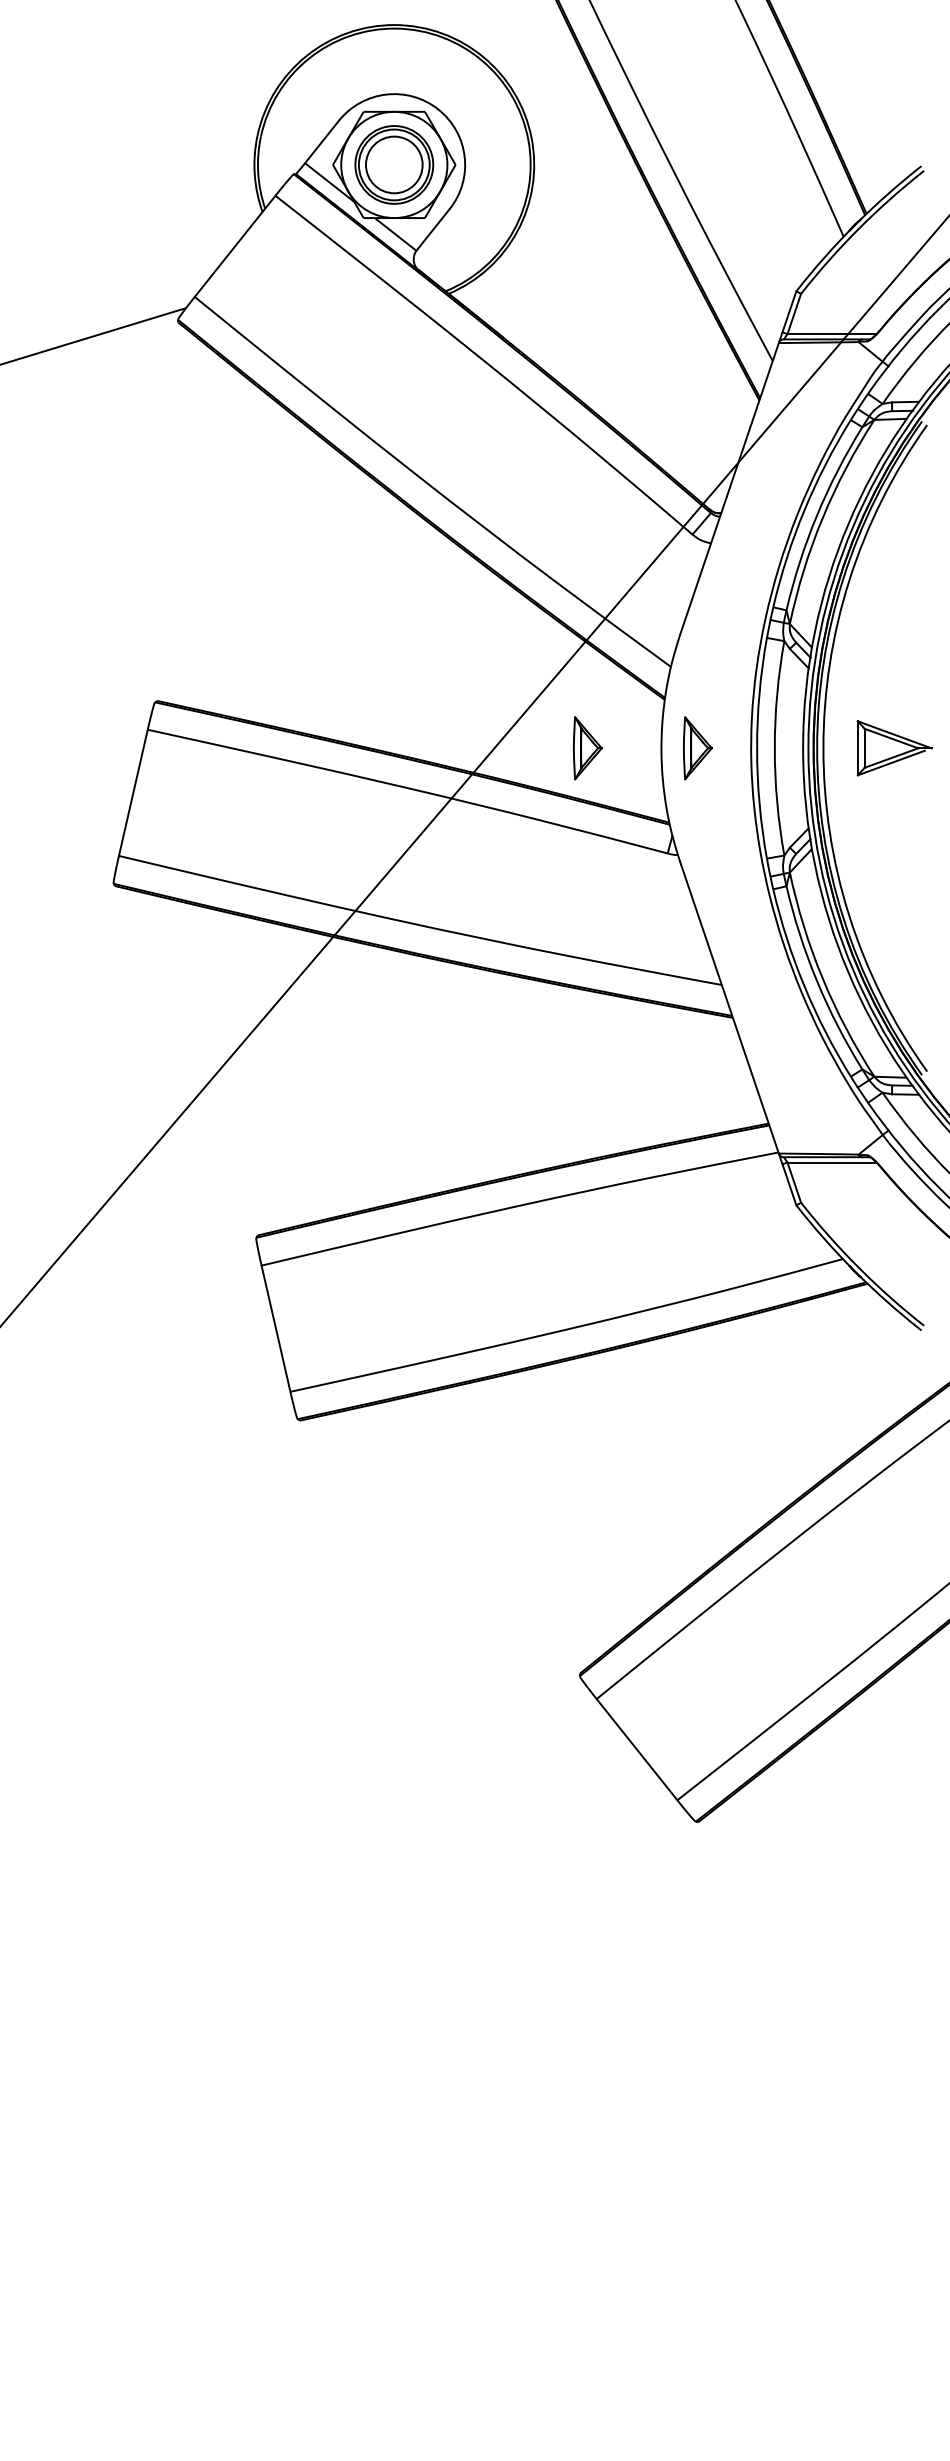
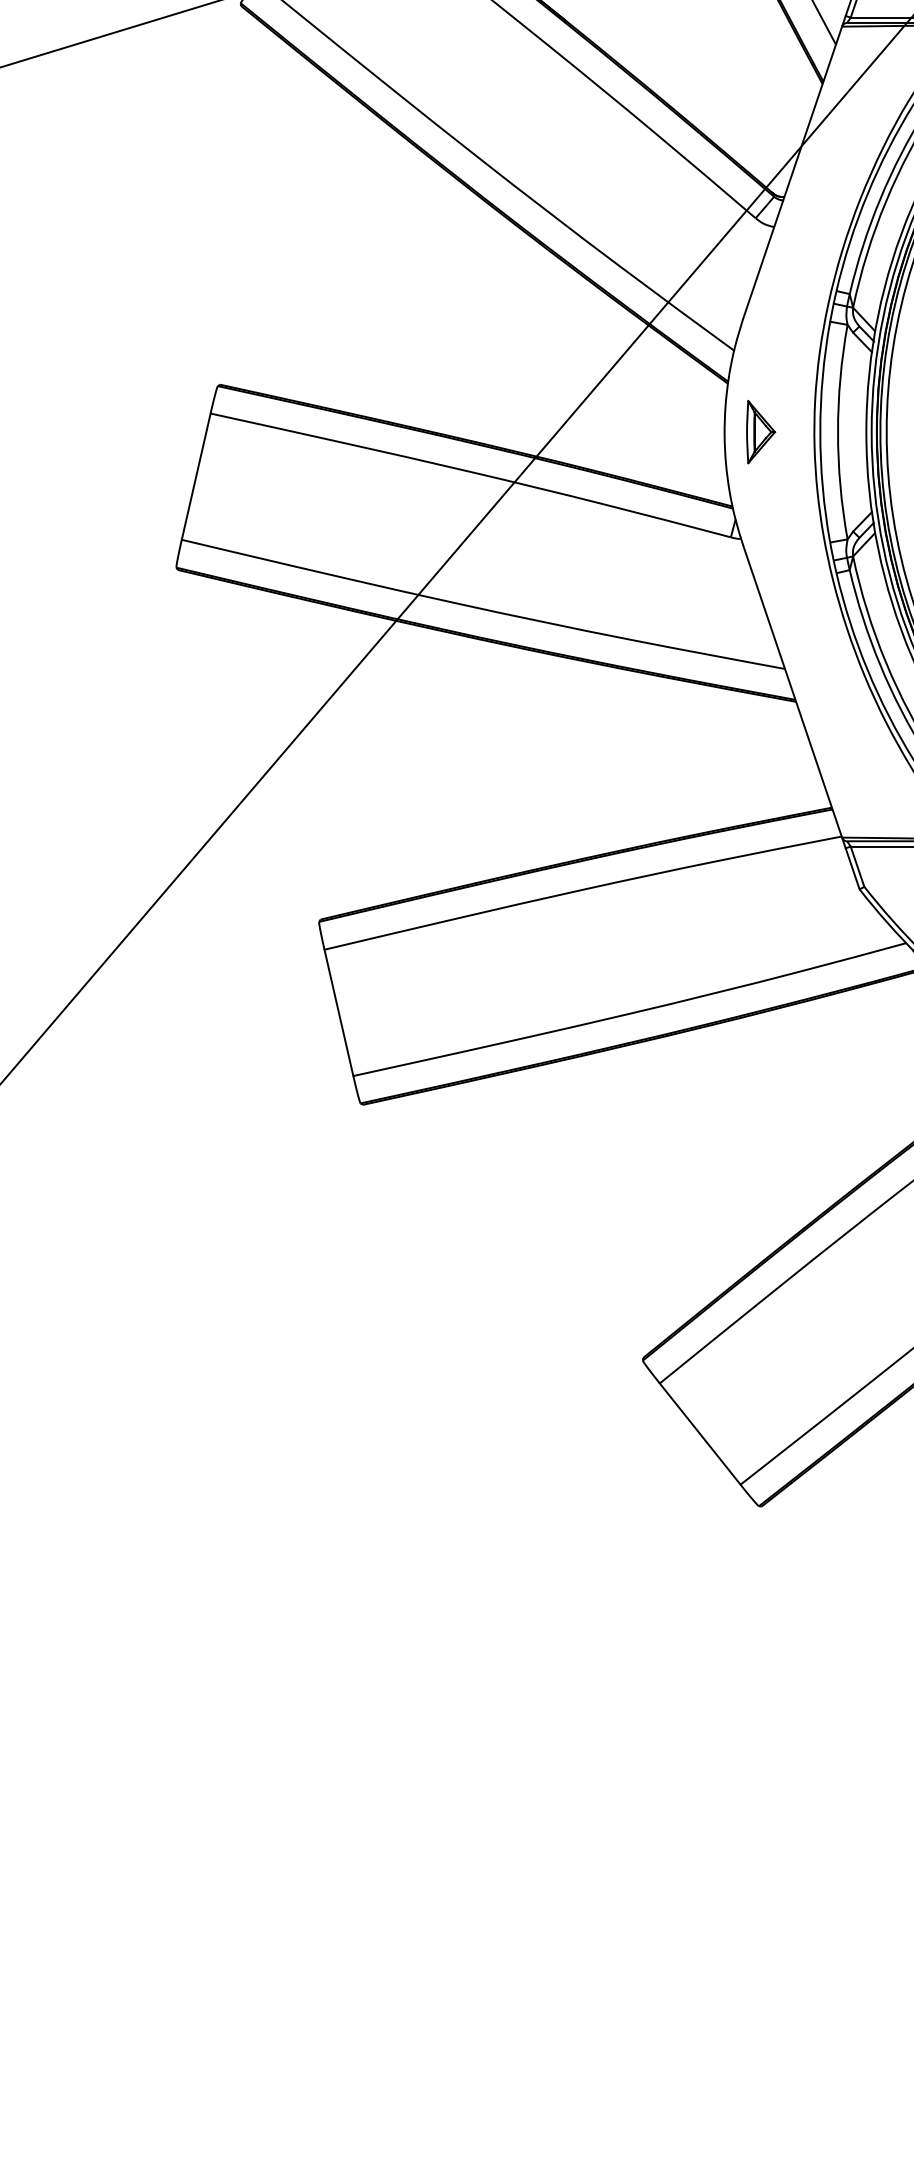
part: (587, 748) -> (650, 432), removed

